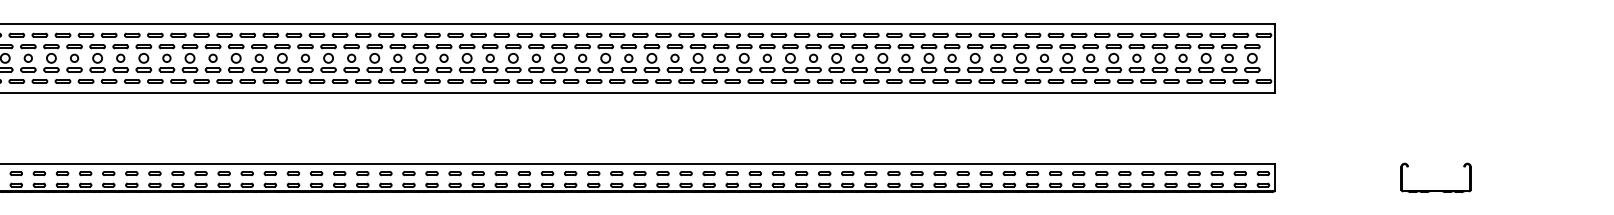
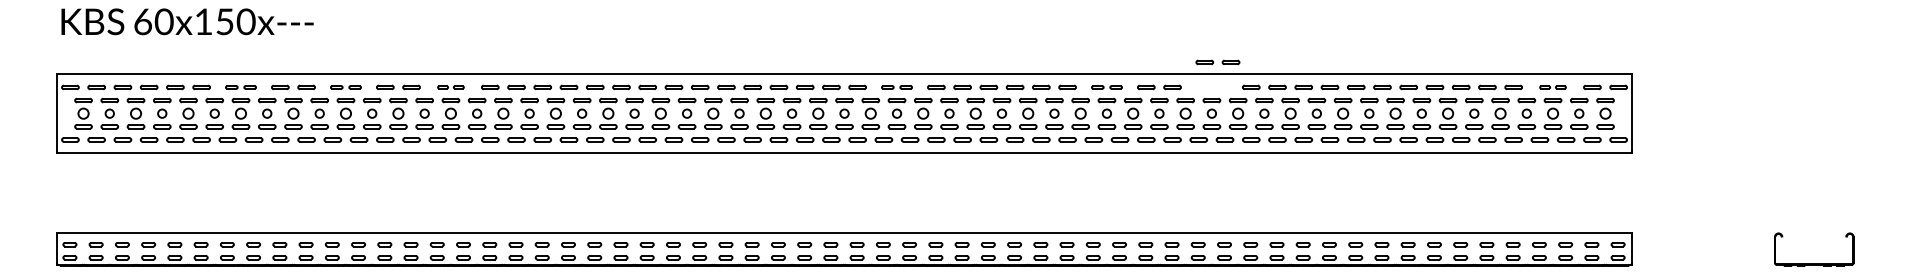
part: (51, 35) -> (240, 87), size x0.7
part: (143, 35) -> (345, 87), size x0.7
part: (235, 35) -> (450, 87), size x0.6
part: (628, 35) -> (896, 87), size x0.7
part: (813, 35) -> (1106, 87), size x0.7
part: (905, 35) -> (1217, 62), moved
part: (1205, 35) -> (1552, 87), size x0.6

